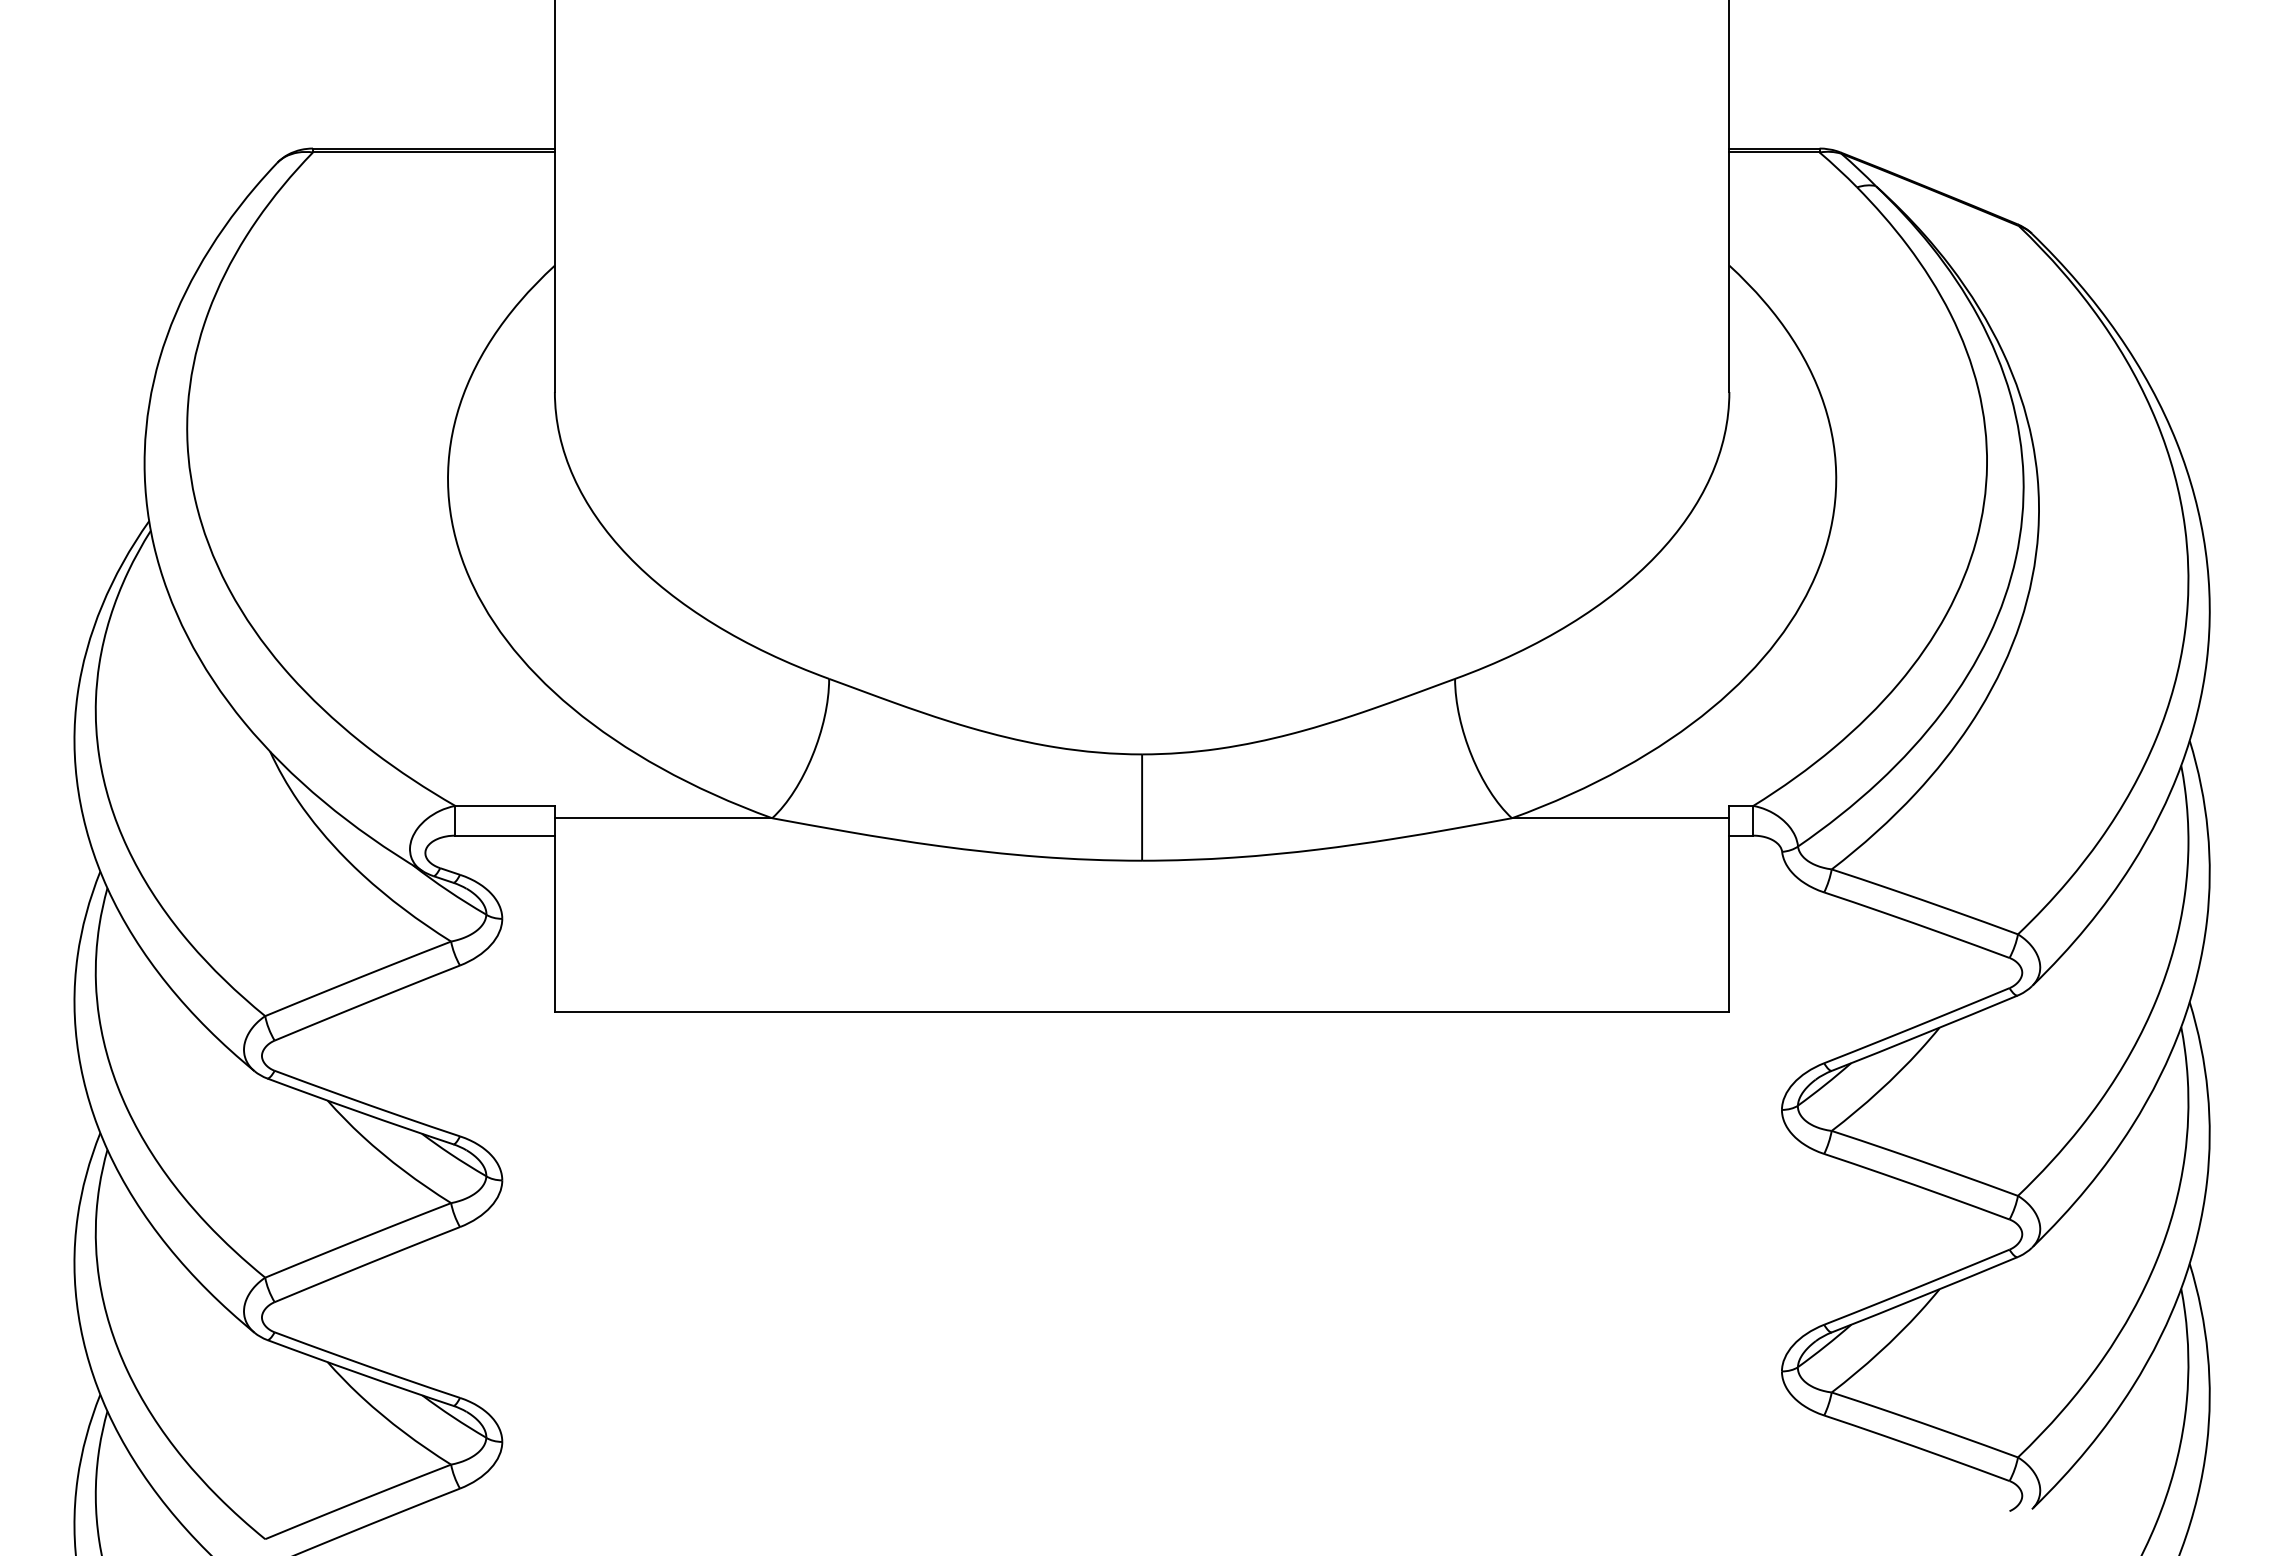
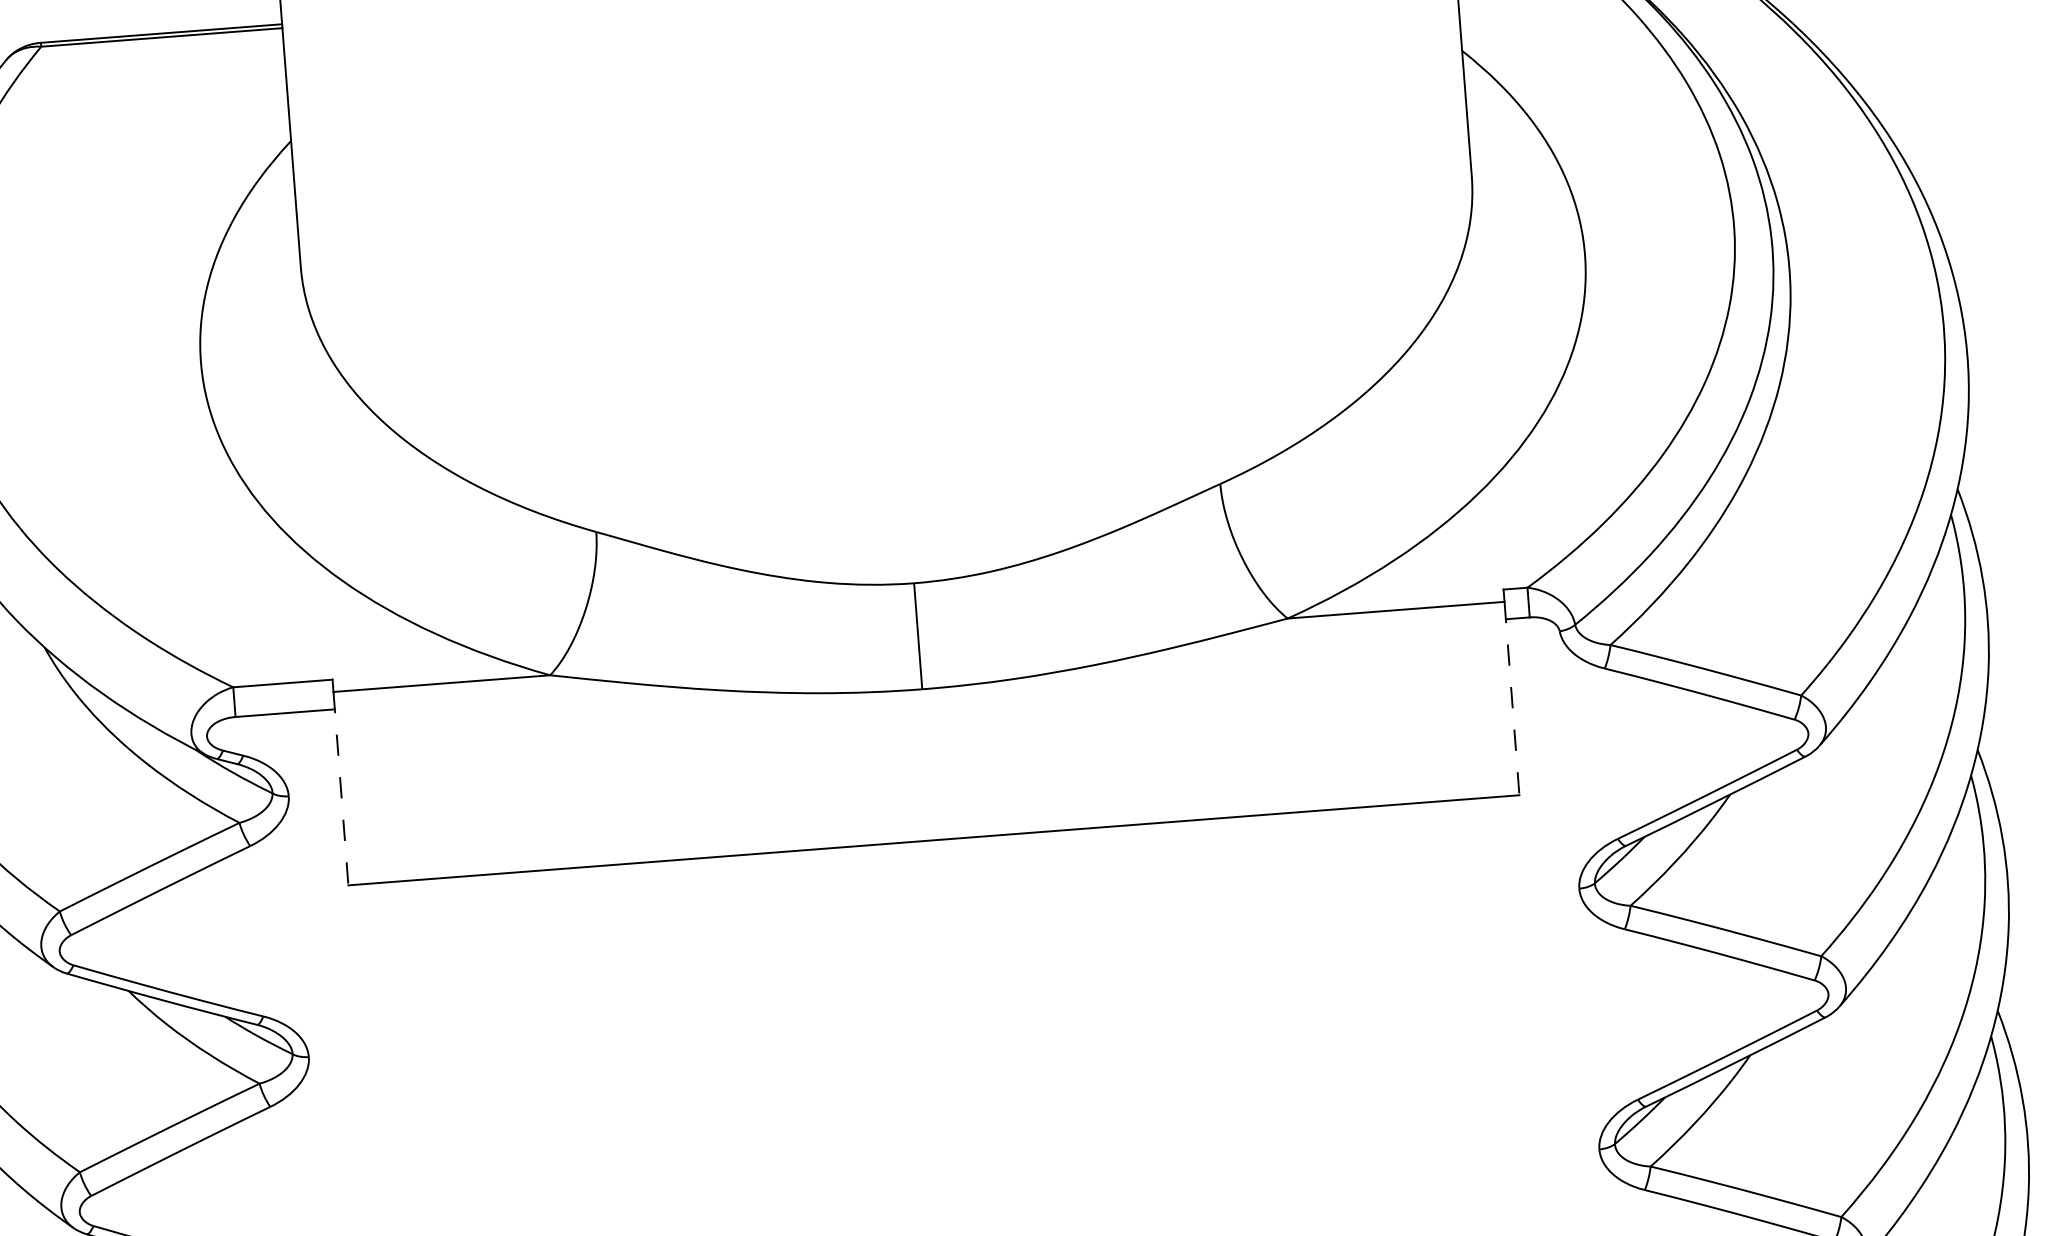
line: (554, 915) -> (340, 788), solid -> dashed
line: (1729, 915) -> (1512, 698), solid -> dashed

